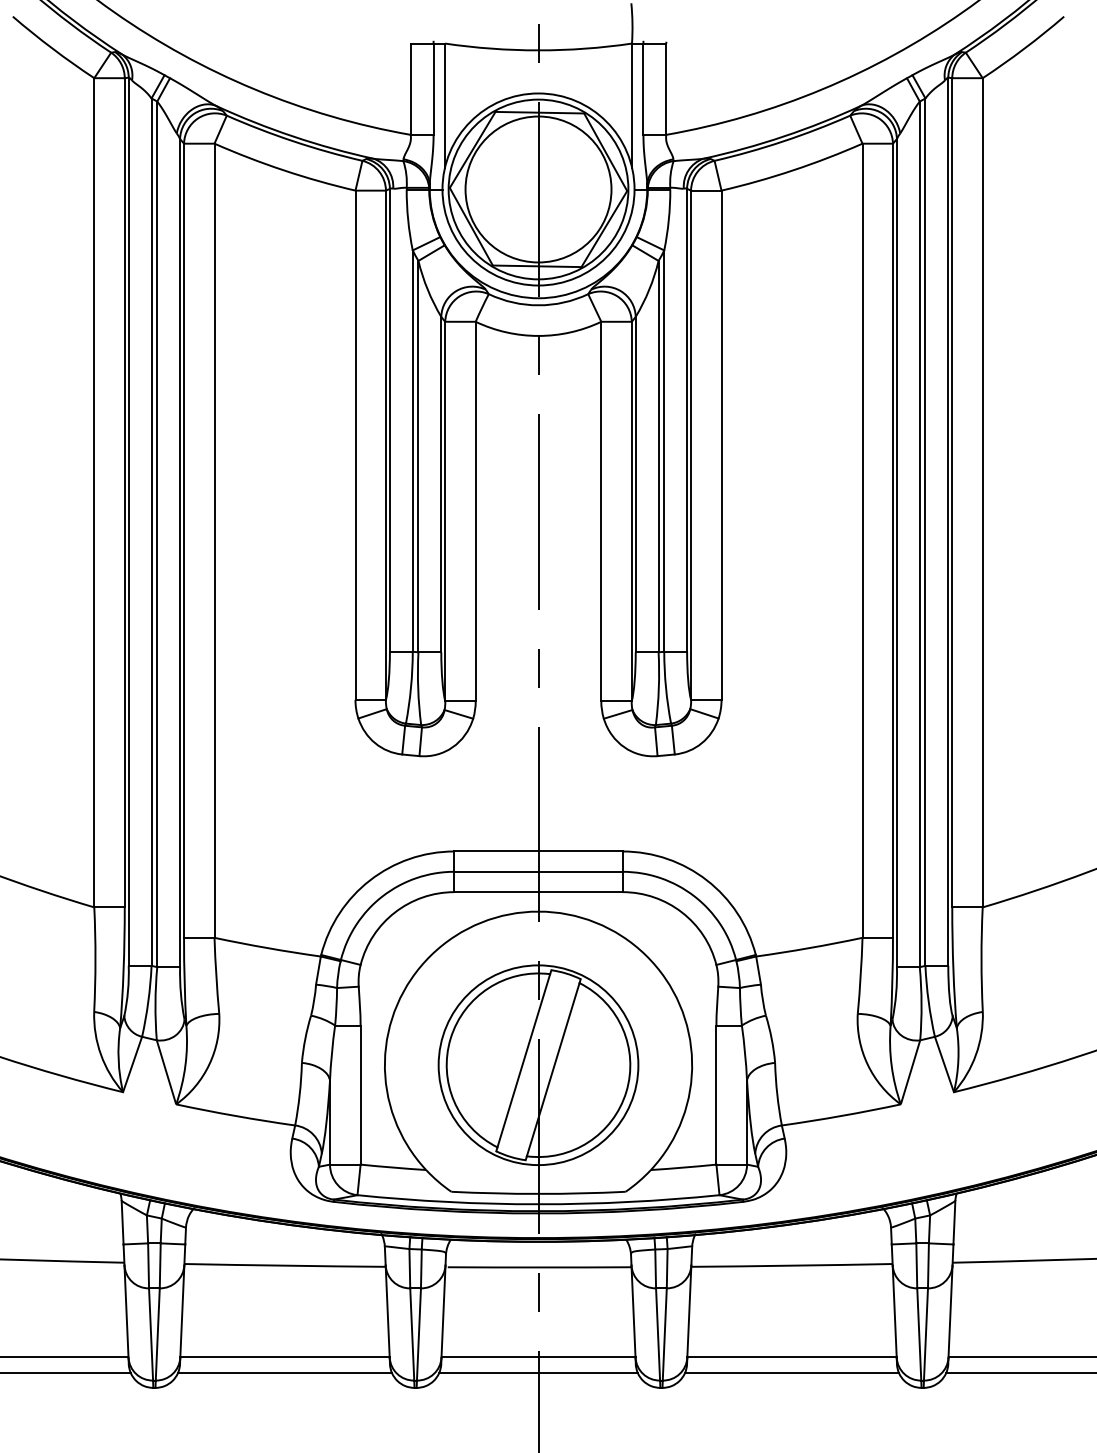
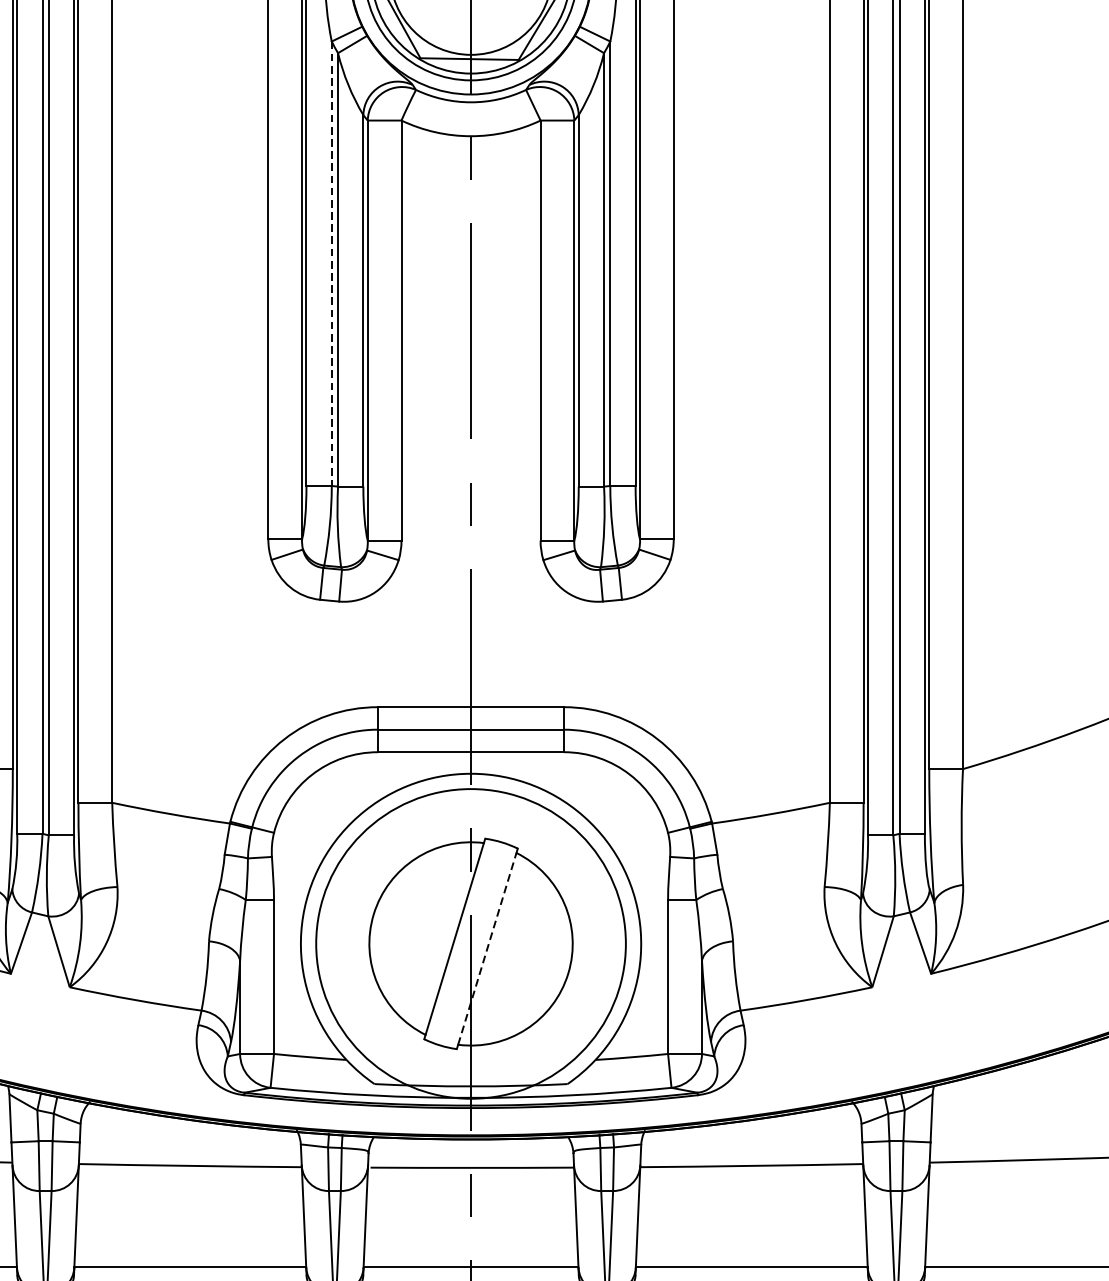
line: (412, 451) -> (331, 264), solid -> dashed
circle: (538, 1065) -> (471, 944), size x1.4
line: (553, 1069) -> (487, 948), solid -> dashed

